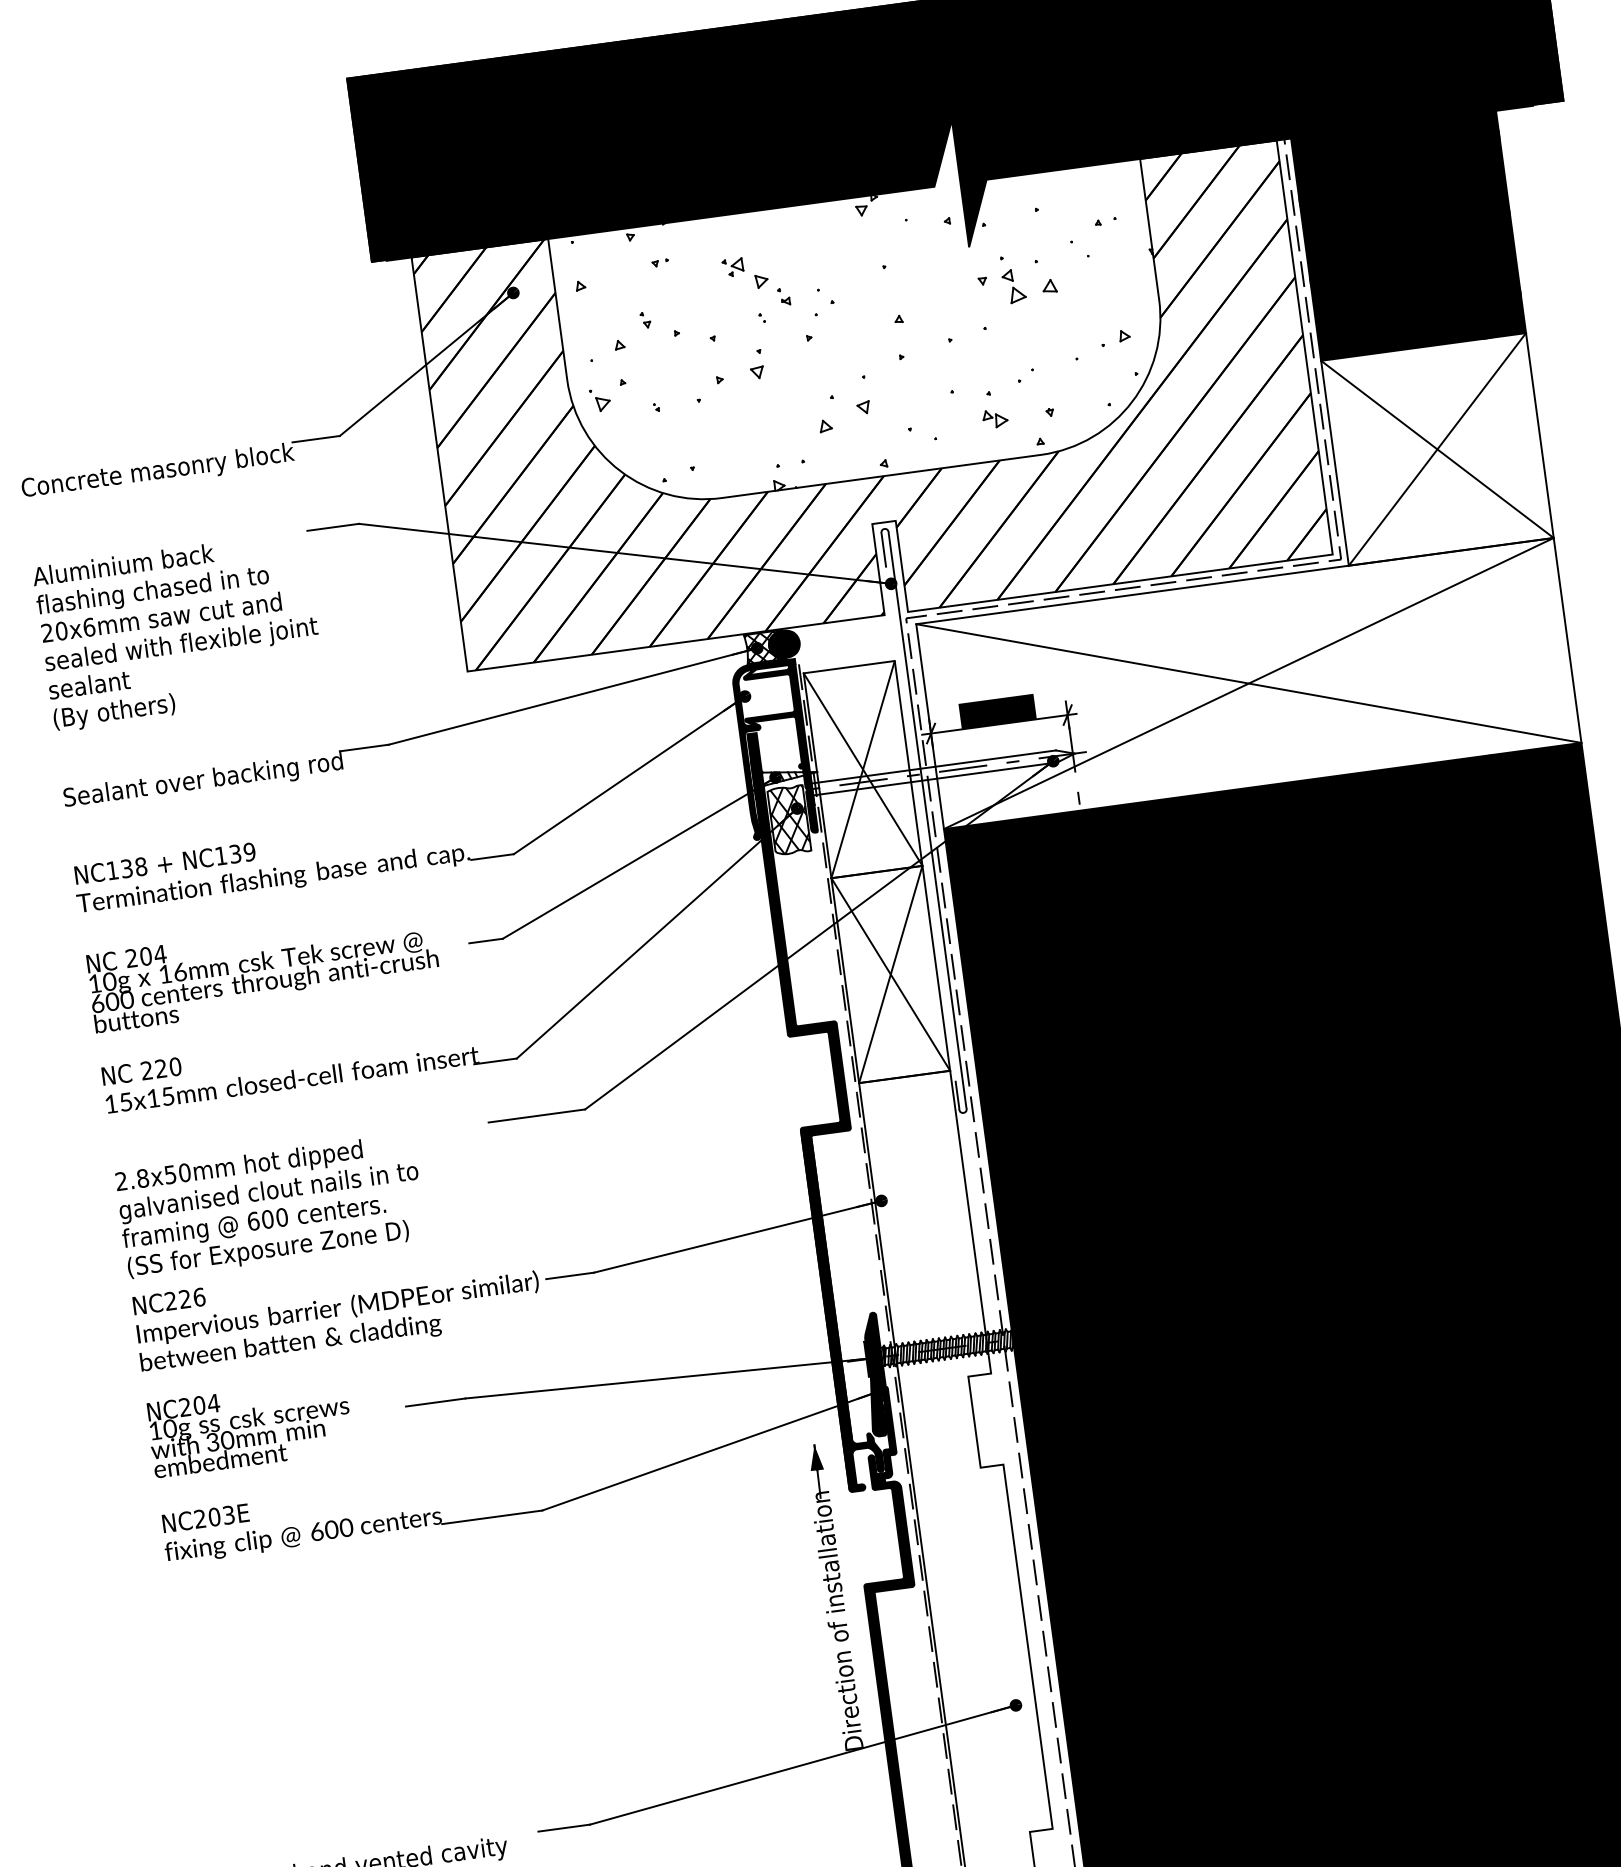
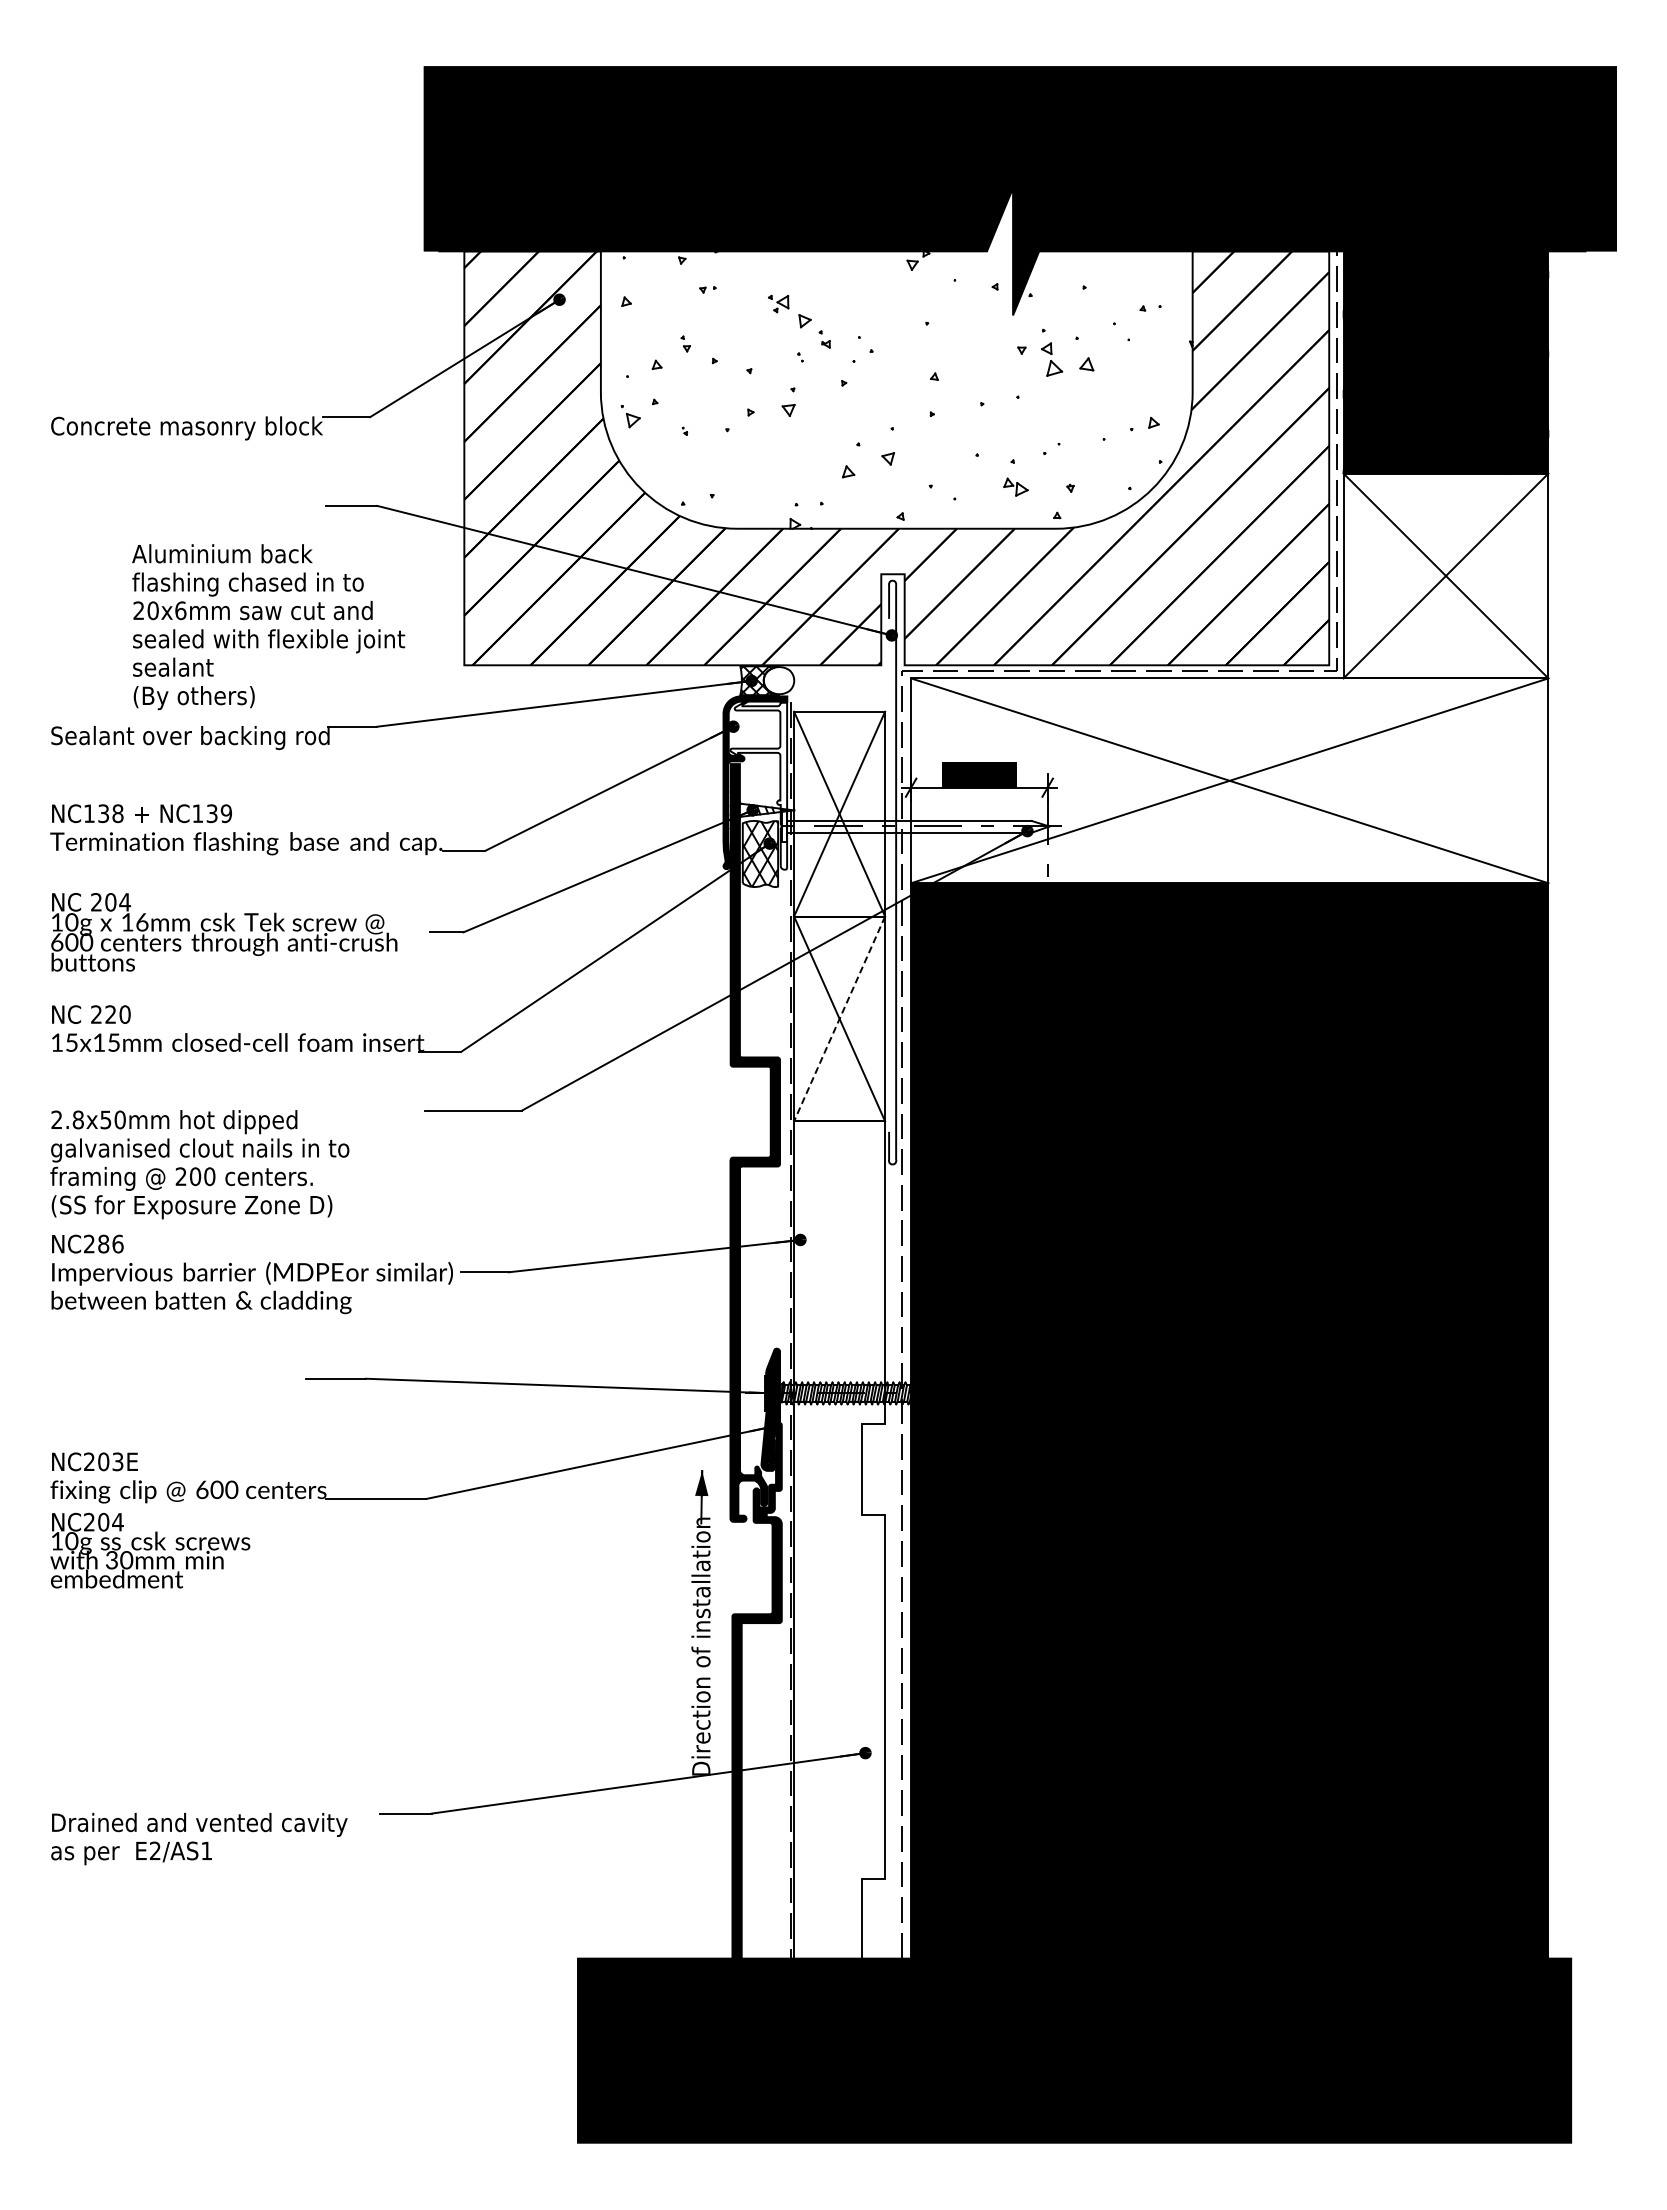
text: (179, 632) -> (268, 627), moved
fill: (783, 644) -> (778, 680), removed
fill: (778, 751) -> (758, 785), removed
line: (890, 975) -> (839, 1019), solid -> dashed
text: (252, 1221) -> (180, 1176), 600 -> 200
text: (184, 1298) -> (103, 1243), NC226 -> NC286
text: (250, 1427) -> (150, 1550), moved

